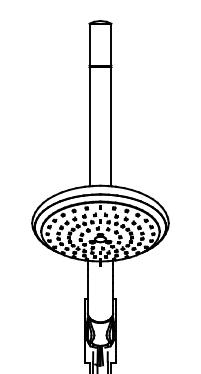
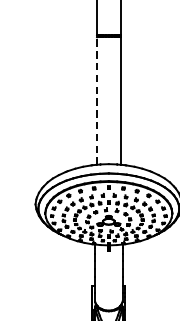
line: (89, 126) -> (97, 100), solid -> dashed

